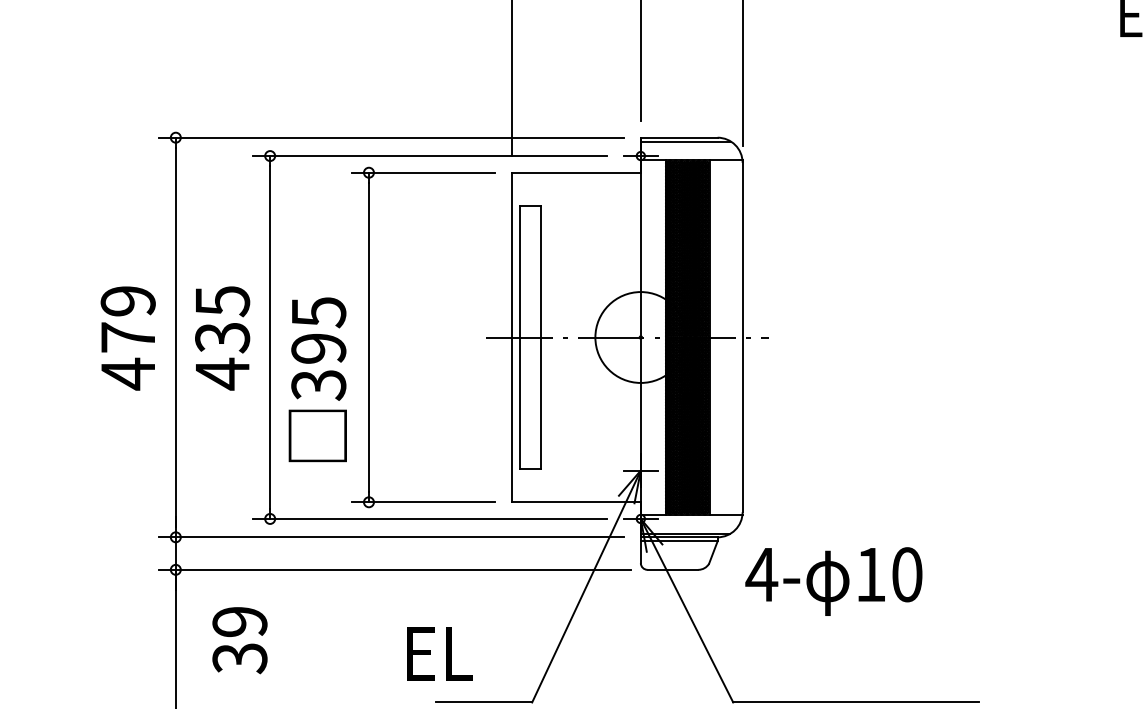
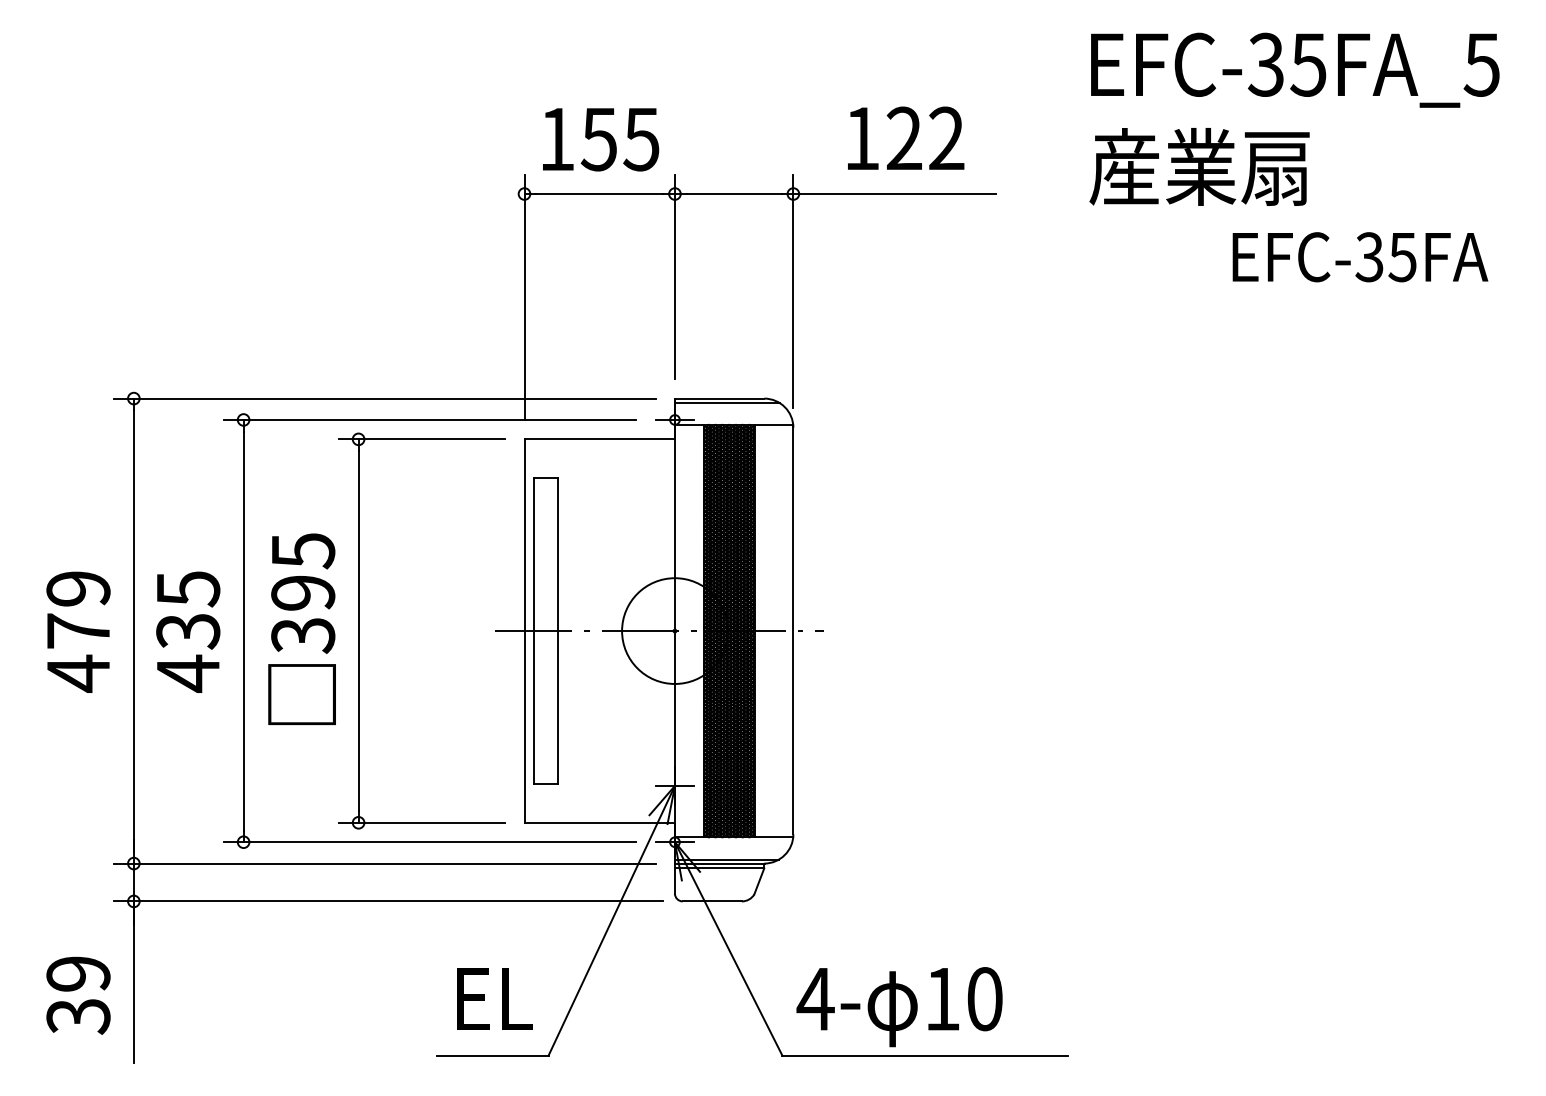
text: (317, 379) -> (301, 628), moved
text: (833, 581) -> (899, 1007), moved
text: (239, 640) -> (78, 995), moved
text: (439, 653) -> (494, 998), moved

